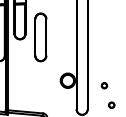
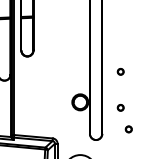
part: (40, 37) -> (50, 54), removed
part: (104, 52) -> (120, 71), added

